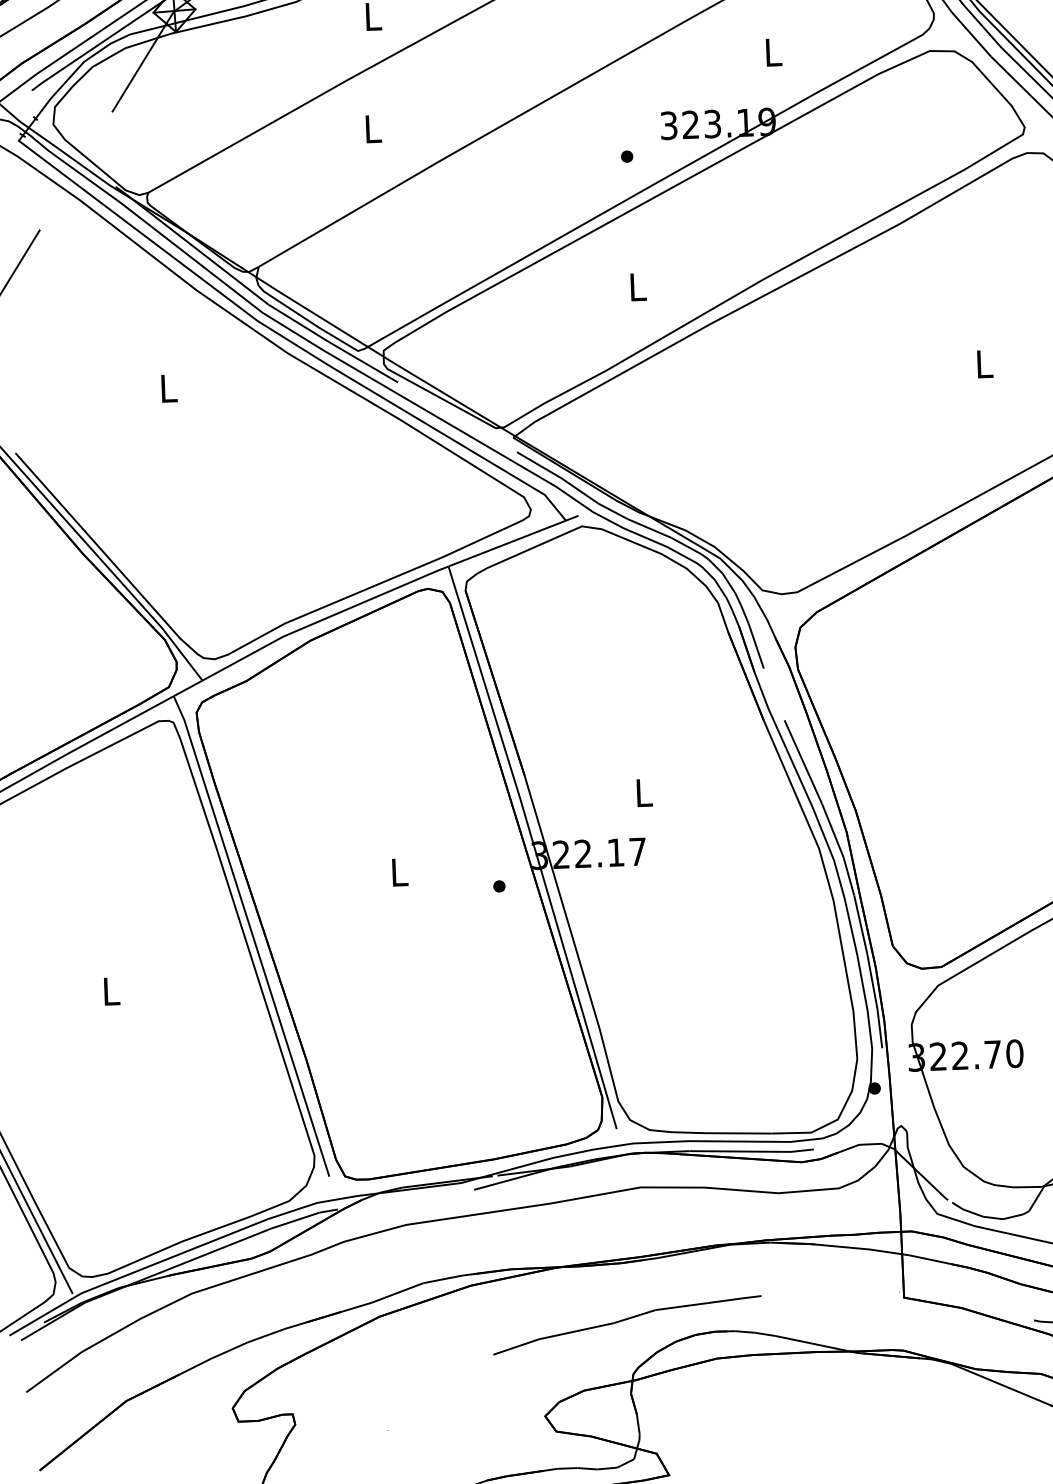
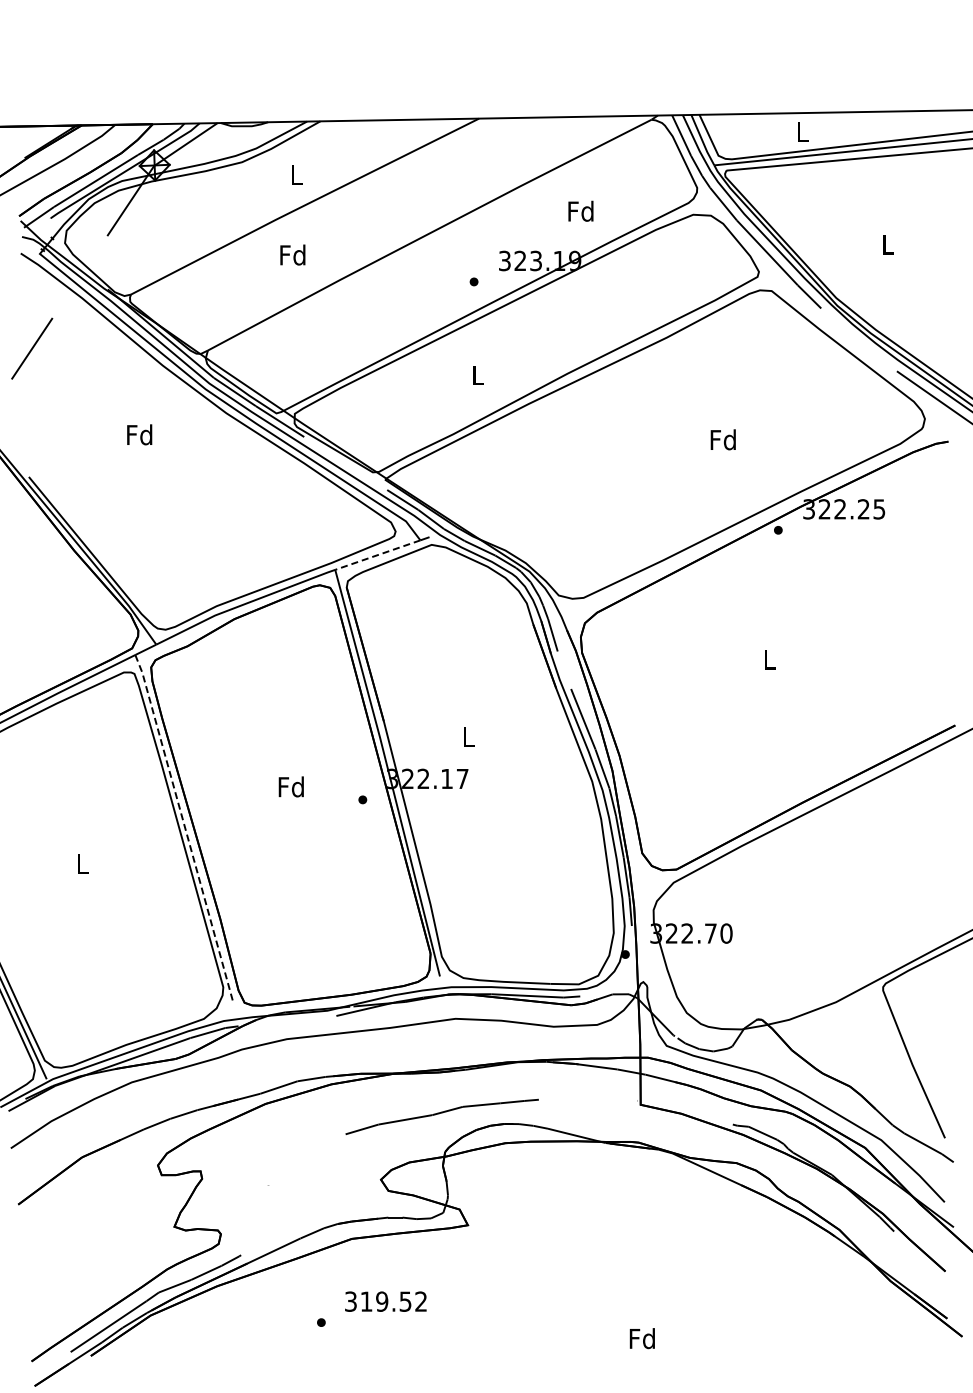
text: (771, 51) -> (580, 210), L -> Fd
text: (371, 128) -> (292, 254), L -> Fd
text: (982, 363) -> (722, 439), L -> Fd
text: (167, 387) -> (139, 434), L -> Fd
line: (506, 544) -> (377, 555), solid -> dashed
text: (397, 871) -> (290, 786), L -> Fd
line: (253, 935) -> (185, 828), solid -> dashed

